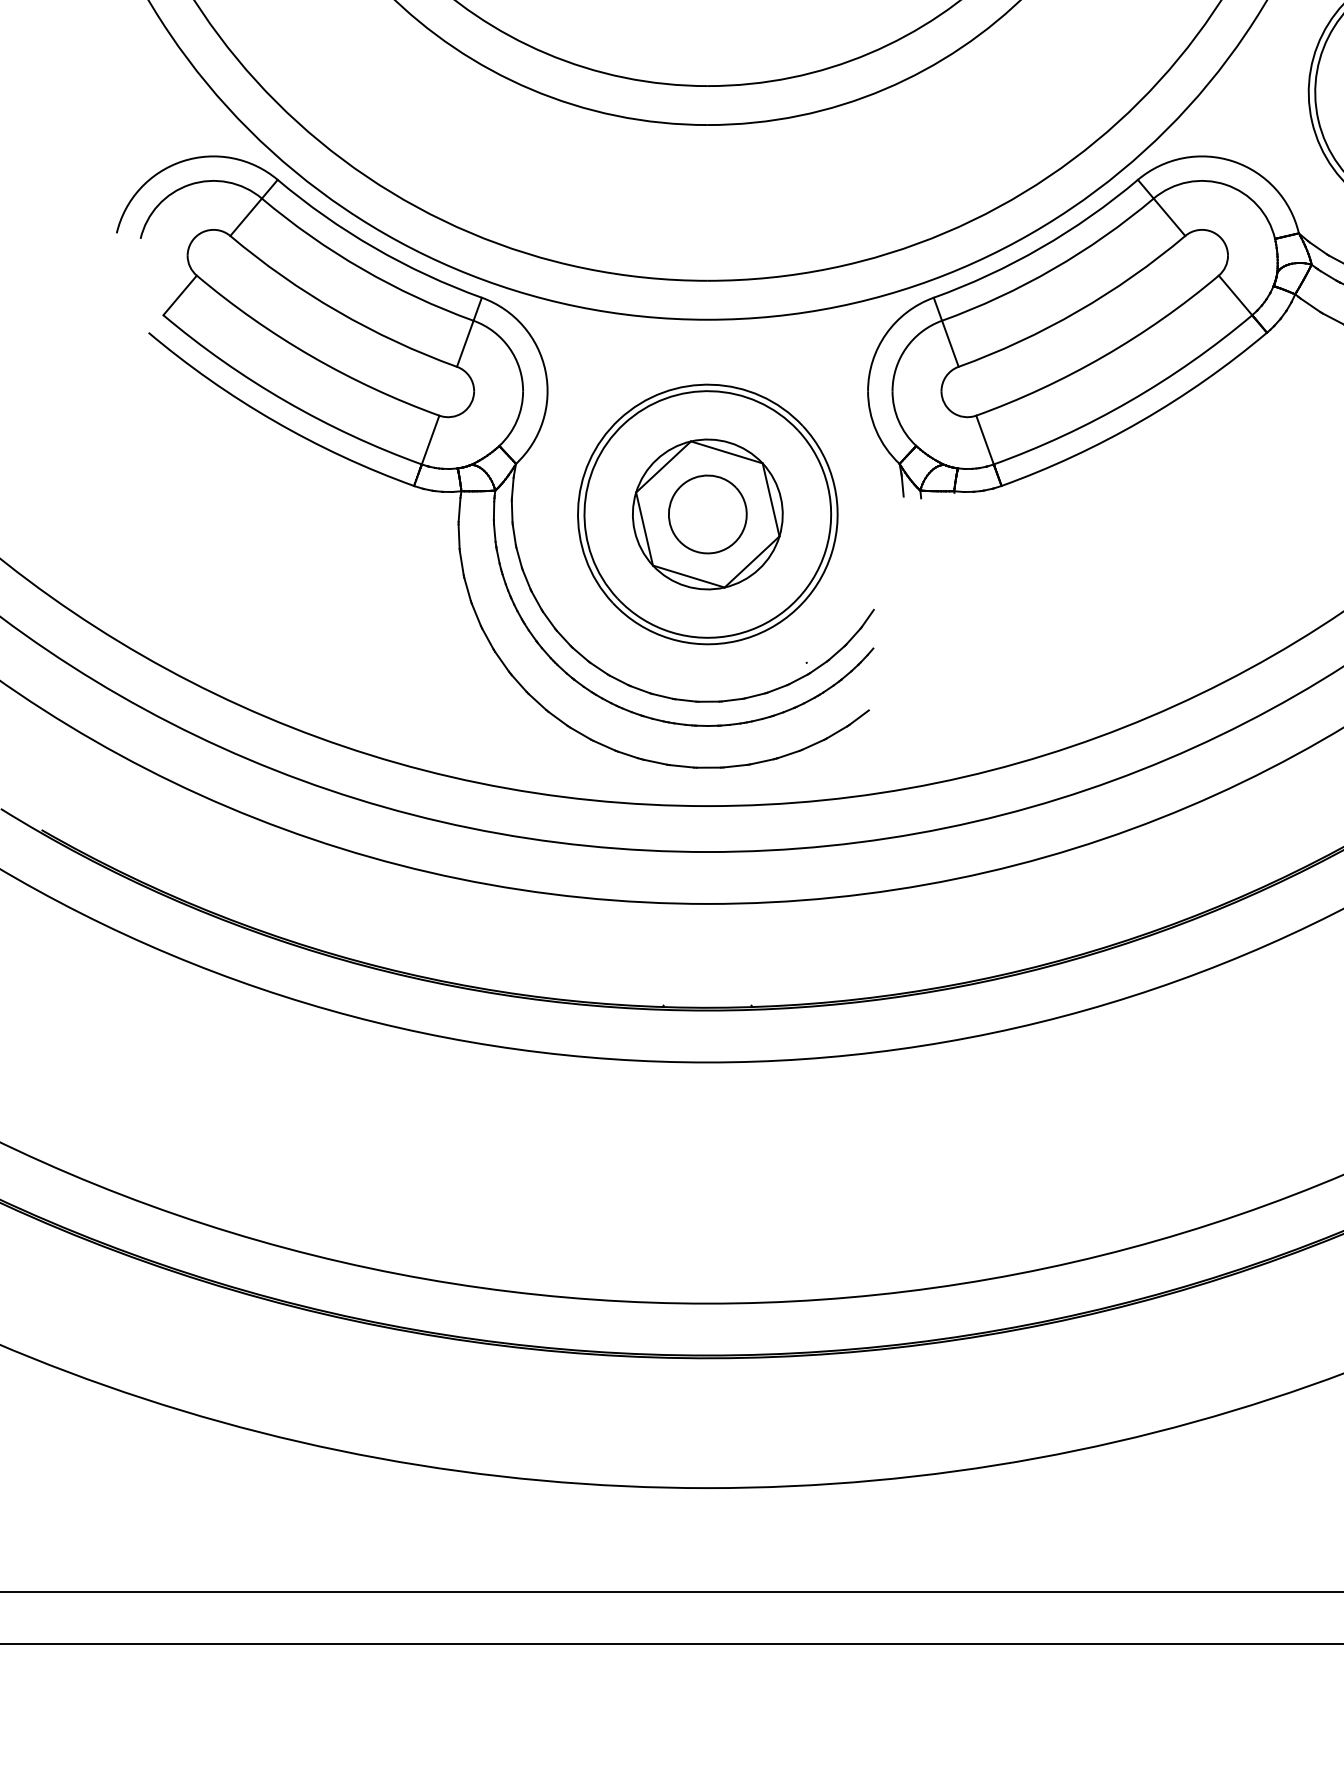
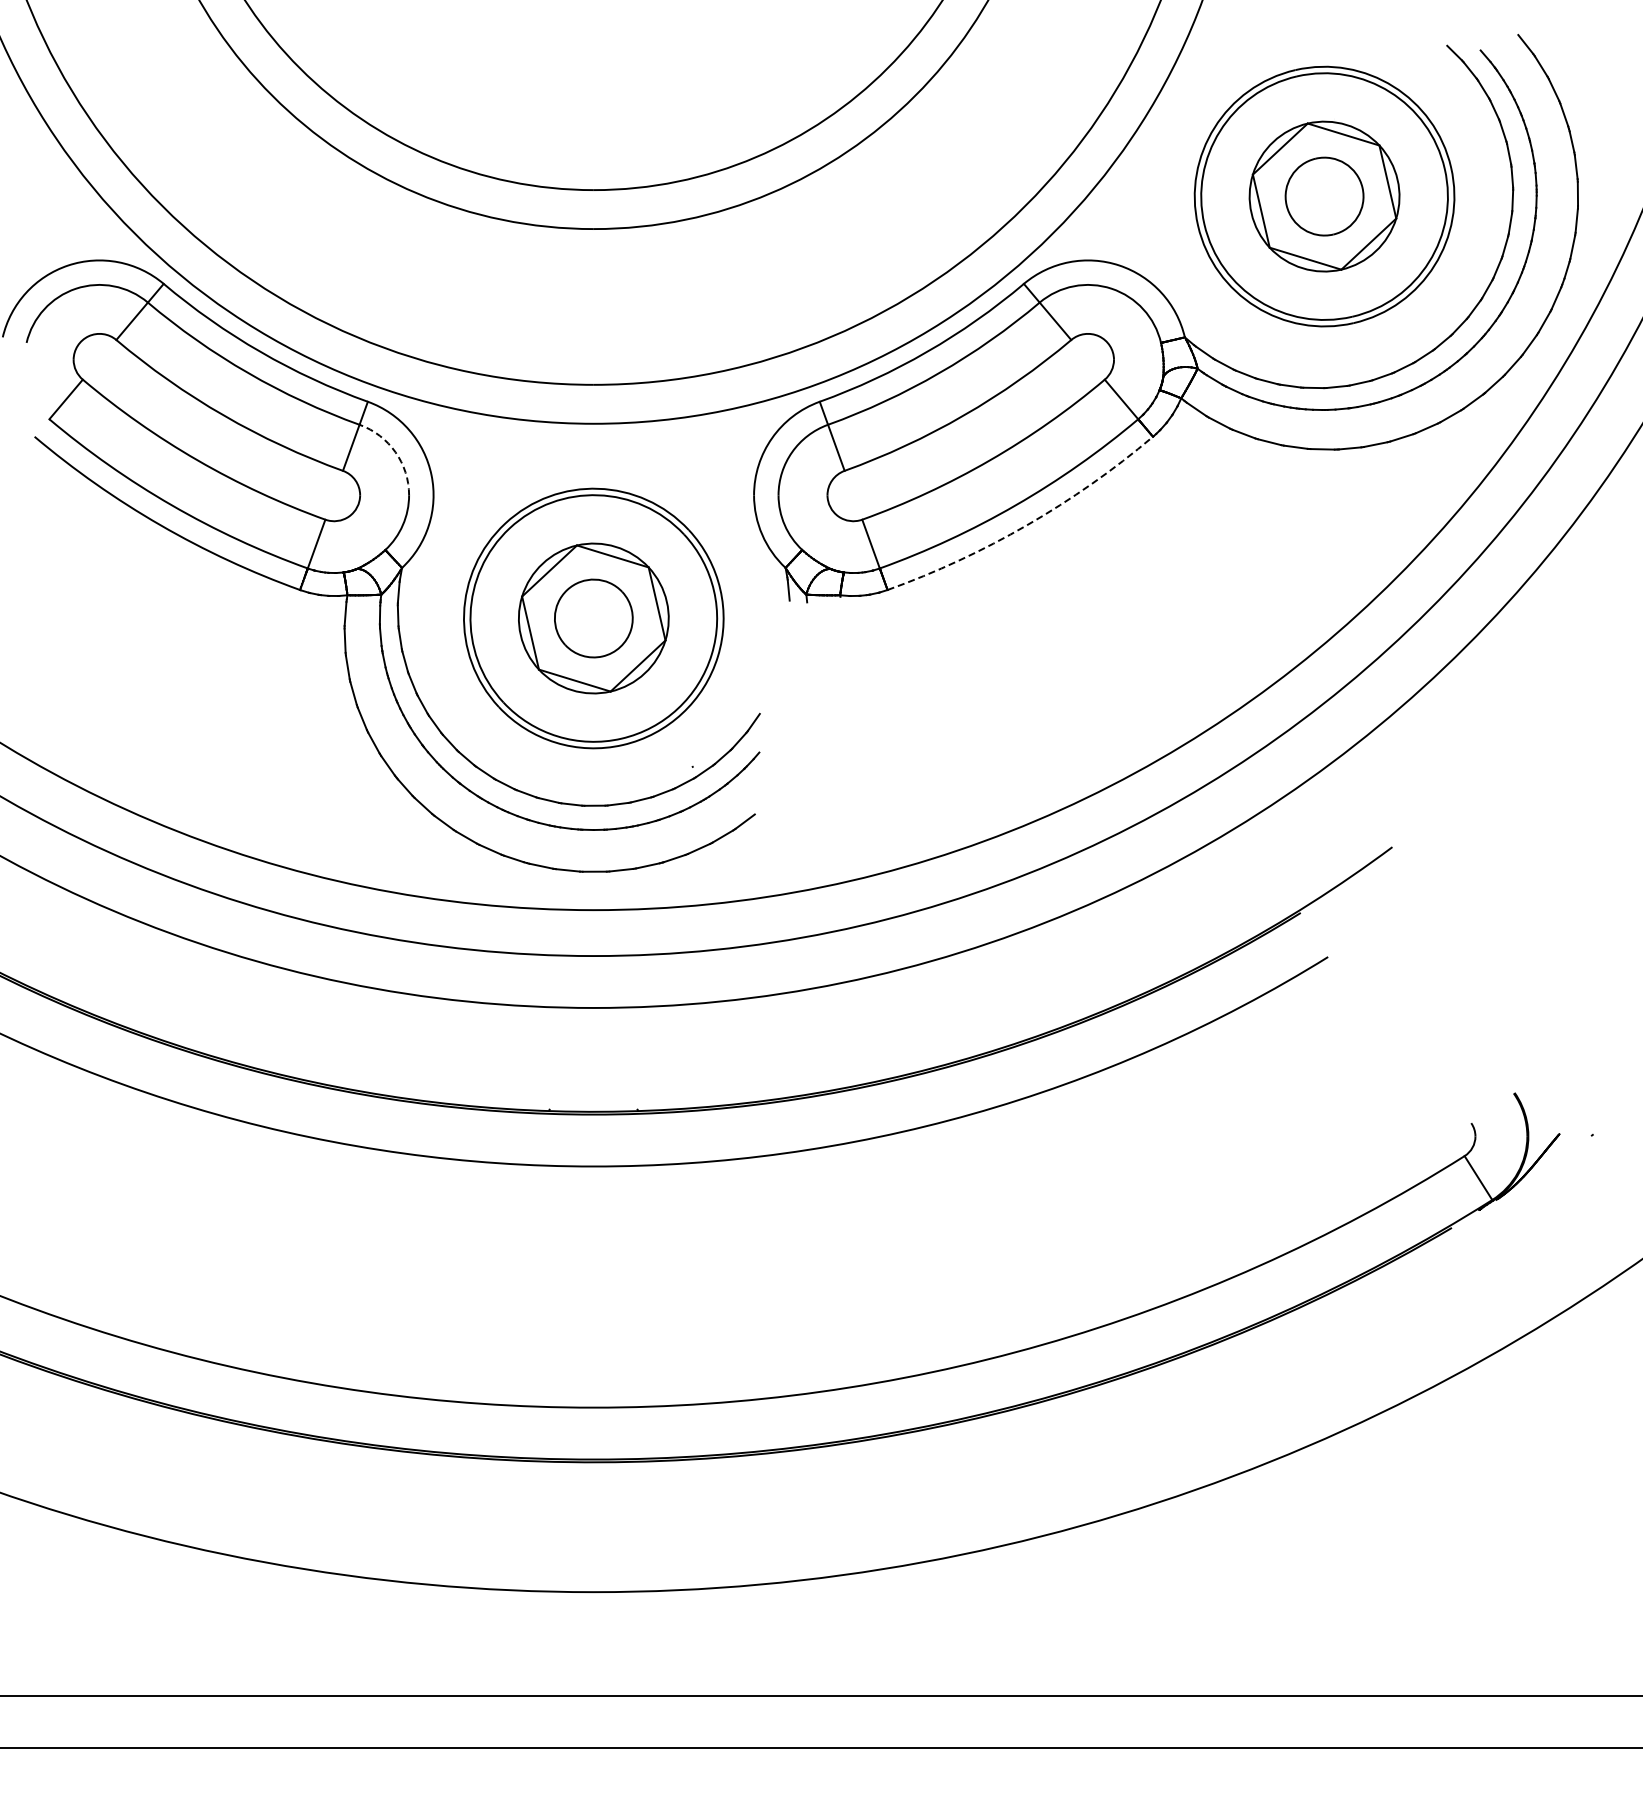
arc: (509, 348) -> (395, 452), solid -> dashed
arc: (1141, 421) -> (1027, 525), solid -> dashed

